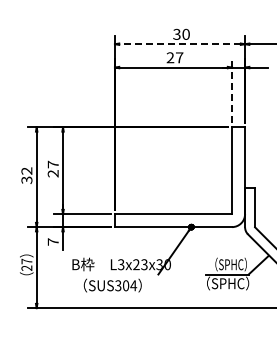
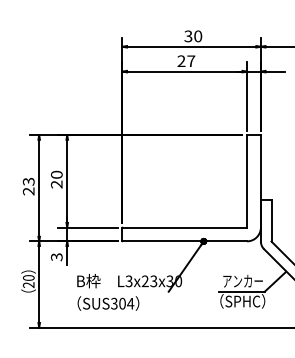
line: (180, 44) -> (192, 47), dashed -> solid
line: (232, 90) -> (247, 96), dashed -> solid
text: (52, 164) -> (56, 174), 27 -> 20
text: (27, 175) -> (29, 186), 32 -> 23
text: (52, 241) -> (56, 256), 7 -> 3
text: (26, 261) -> (28, 277), 27 -> 20
text: (227, 264) -> (242, 281), （SPHC） -> アンカー
text: (112, 285) -> (108, 303), moved

